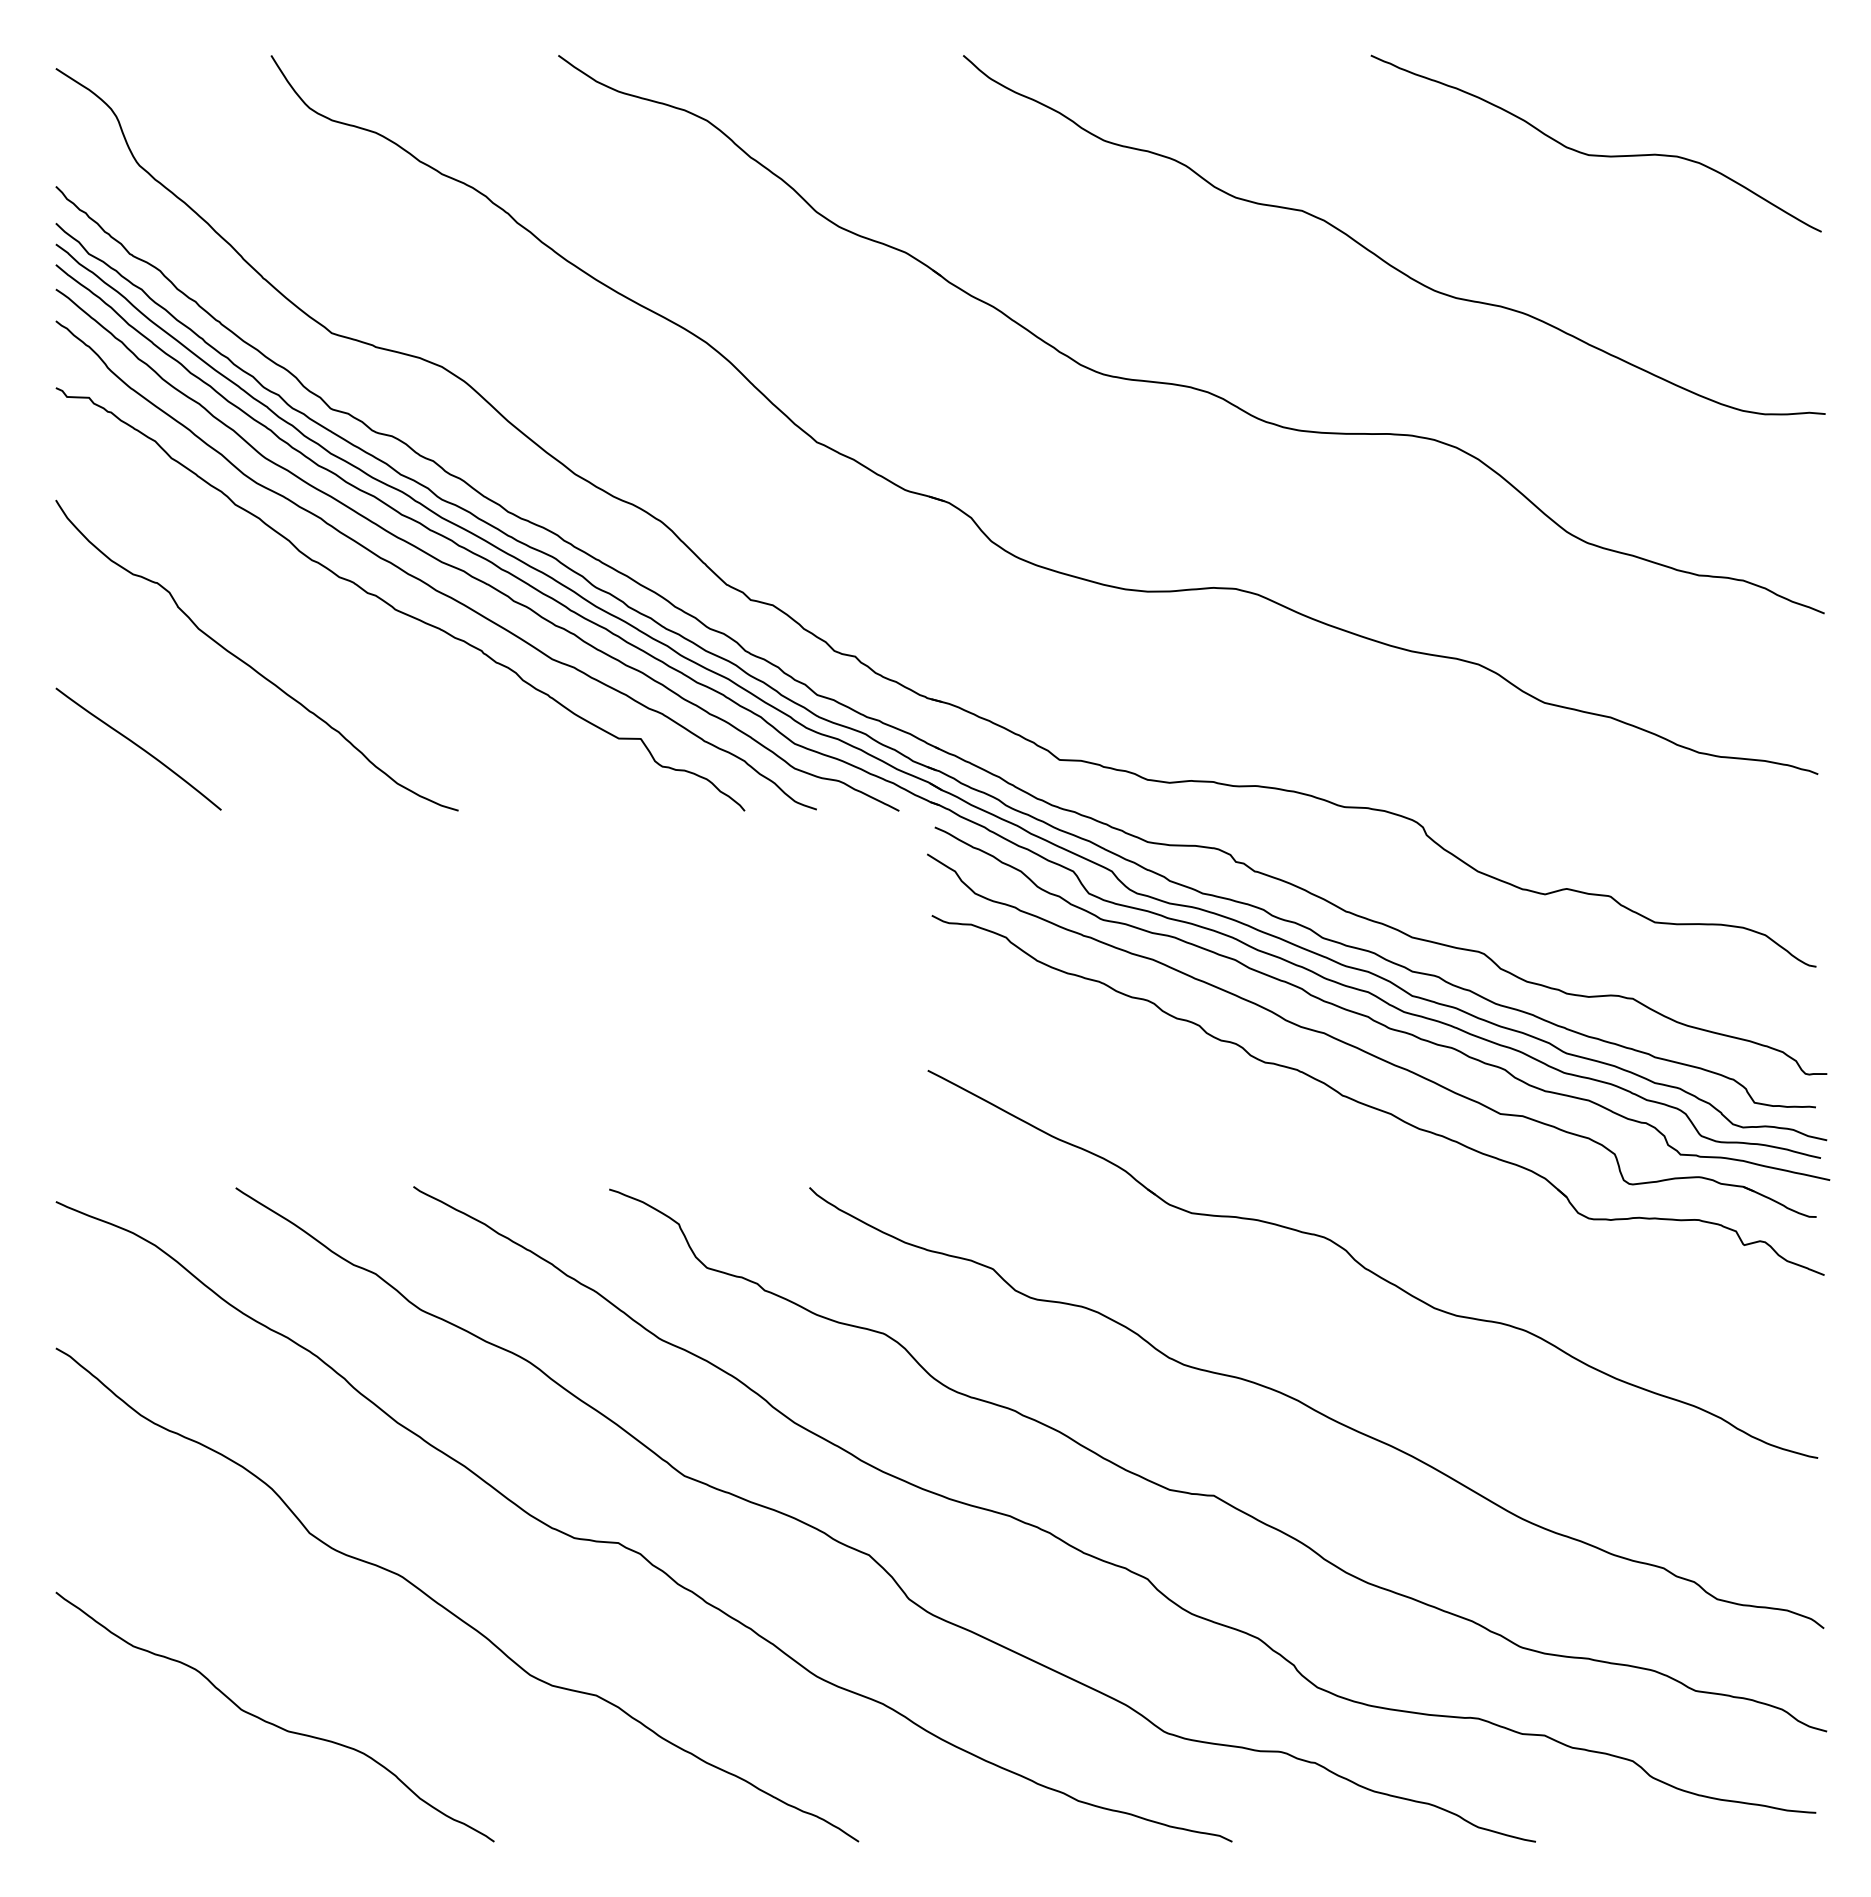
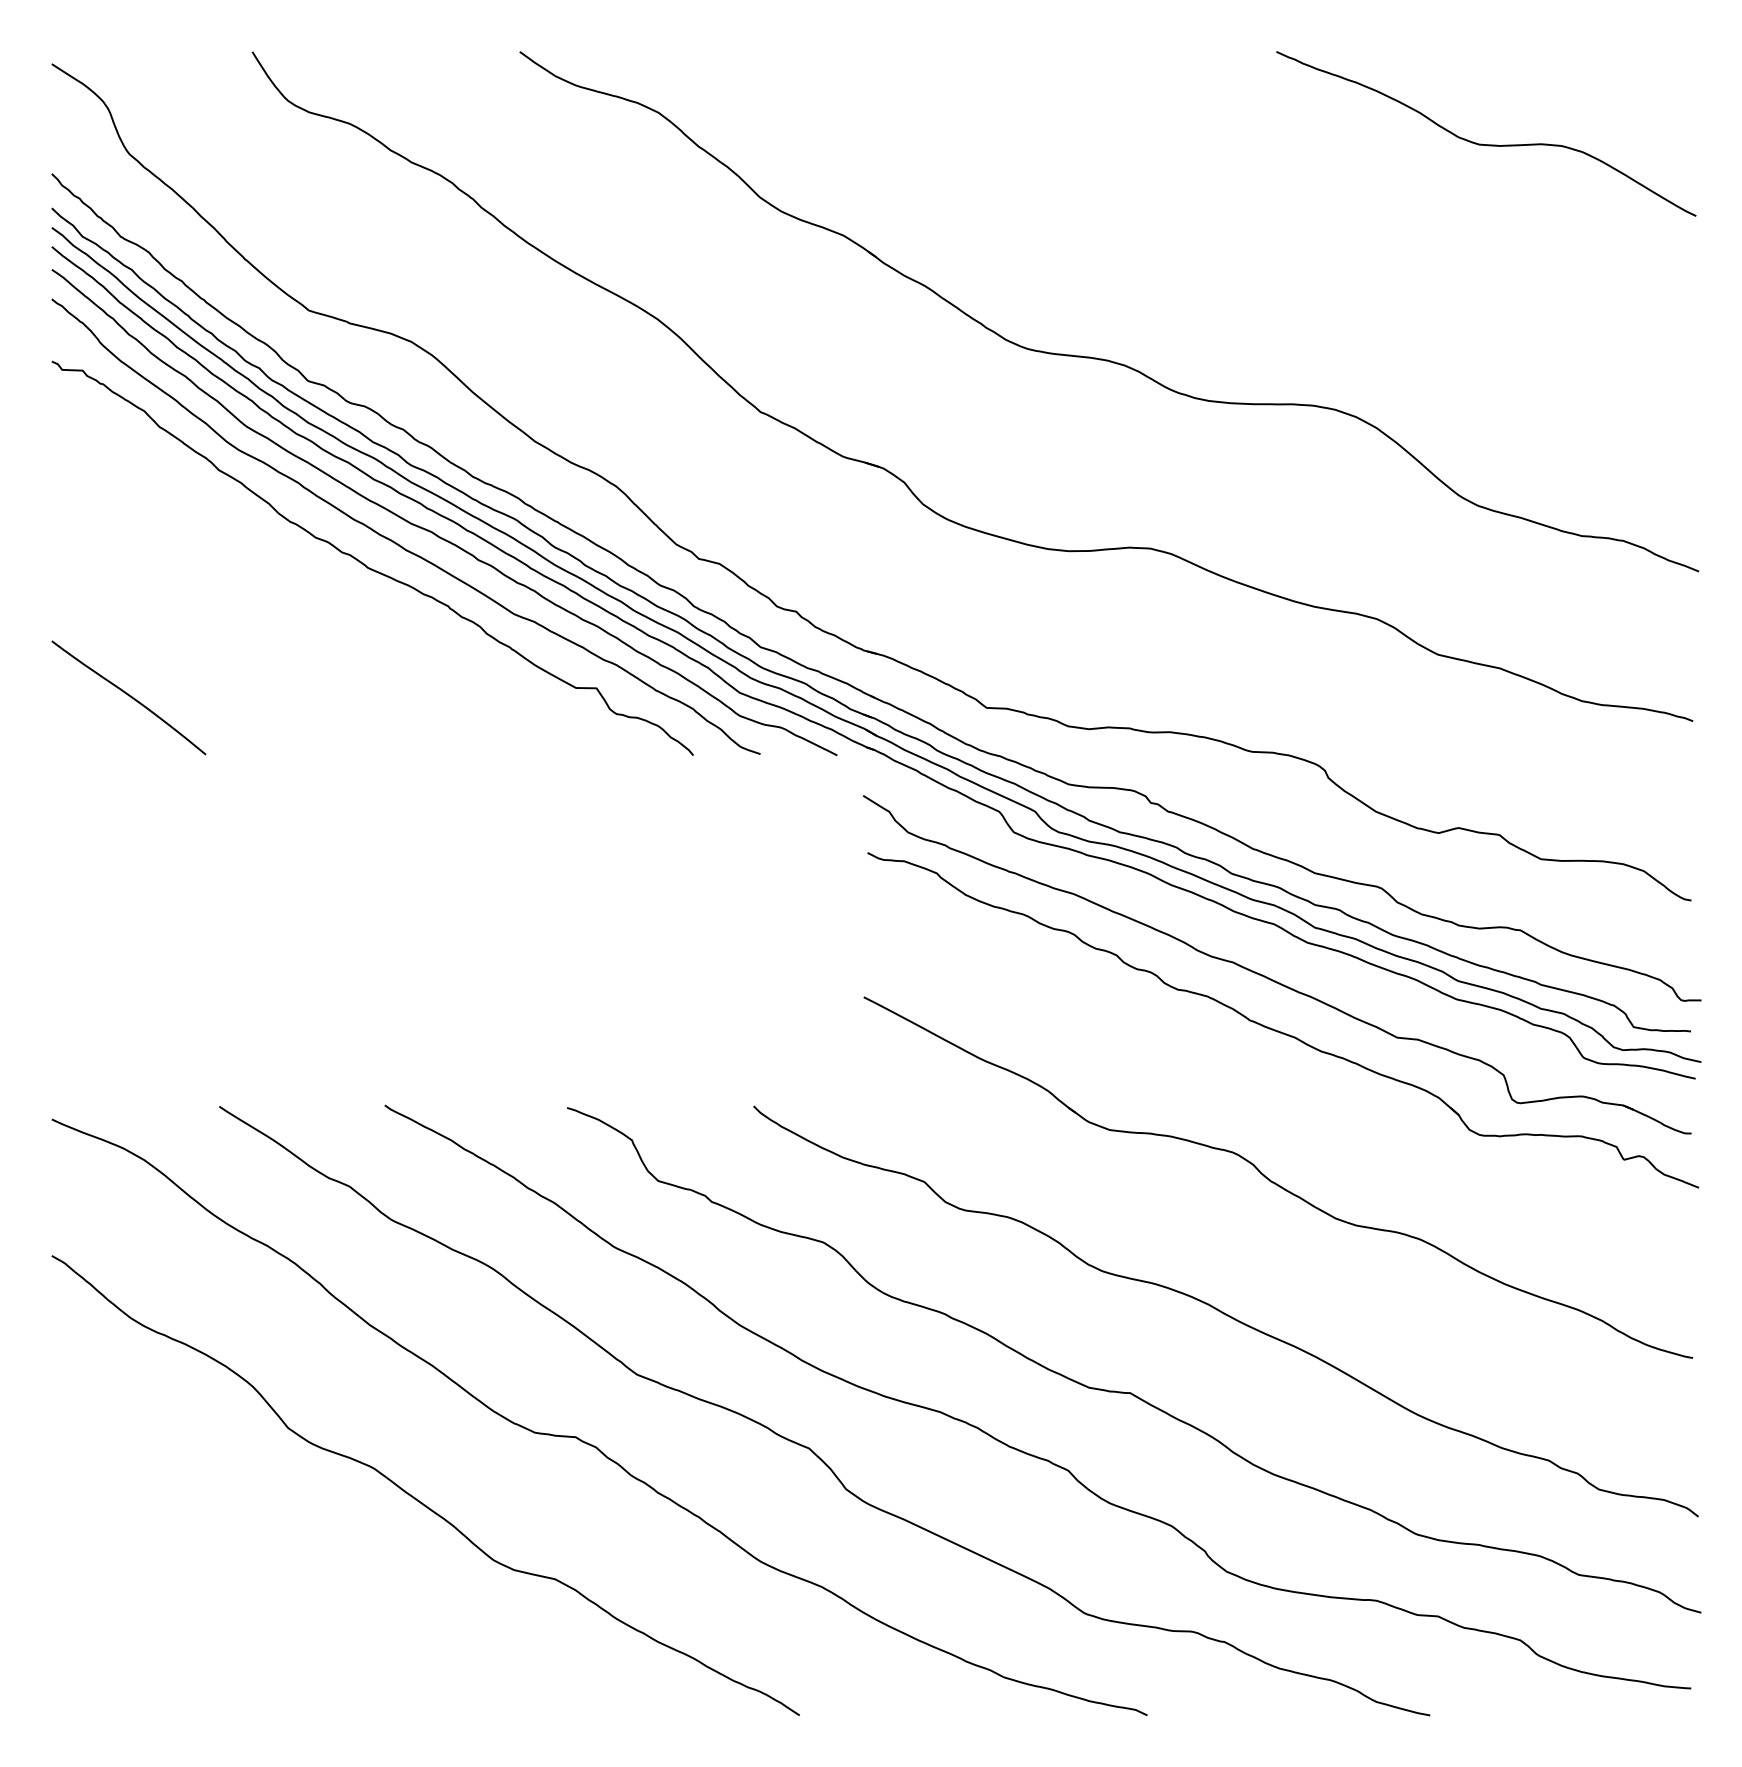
curve: (1378, 255) -> (1283, 238), removed
curve: (249, 664) -> (232, 619), removed
curve: (1374, 1019) -> (1279, 949), removed
curve: (271, 1722) -> (252, 1604), removed

